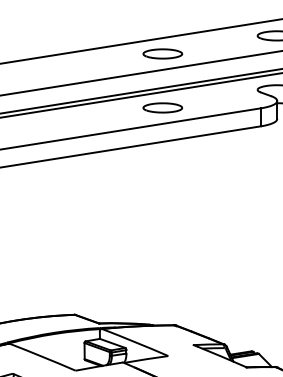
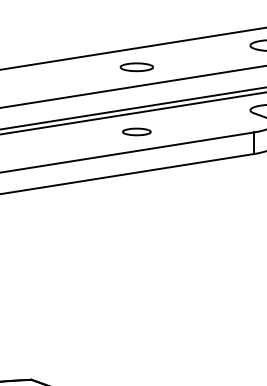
part: (162, 53) -> (136, 66), size x0.7
part: (162, 107) -> (136, 131), size x0.6

